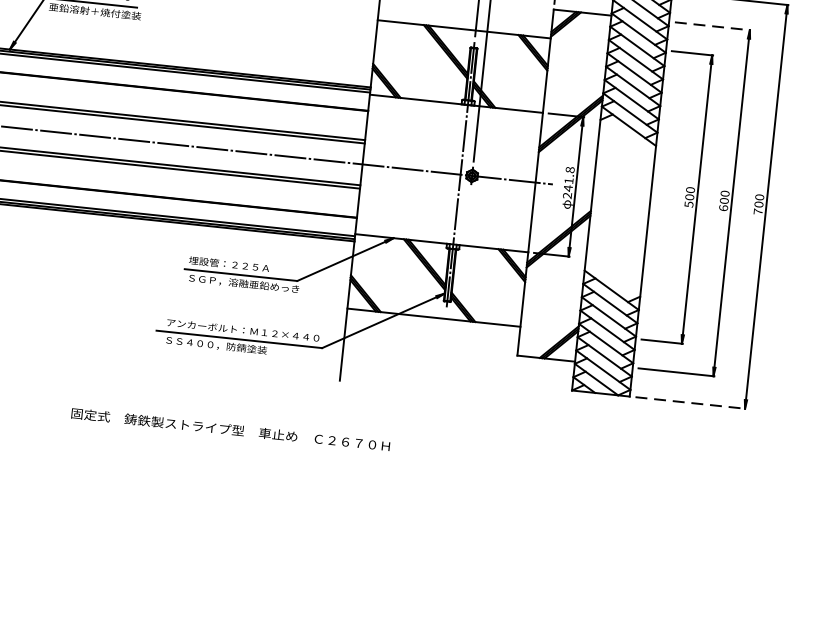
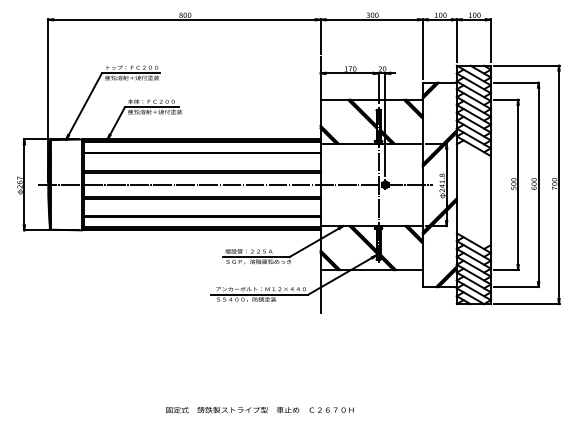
line: (714, 26) -> (517, 82), dashed -> solid
line: (689, 403) -> (526, 304), dashed -> solid
text: (229, 430) -> (259, 410), moved

